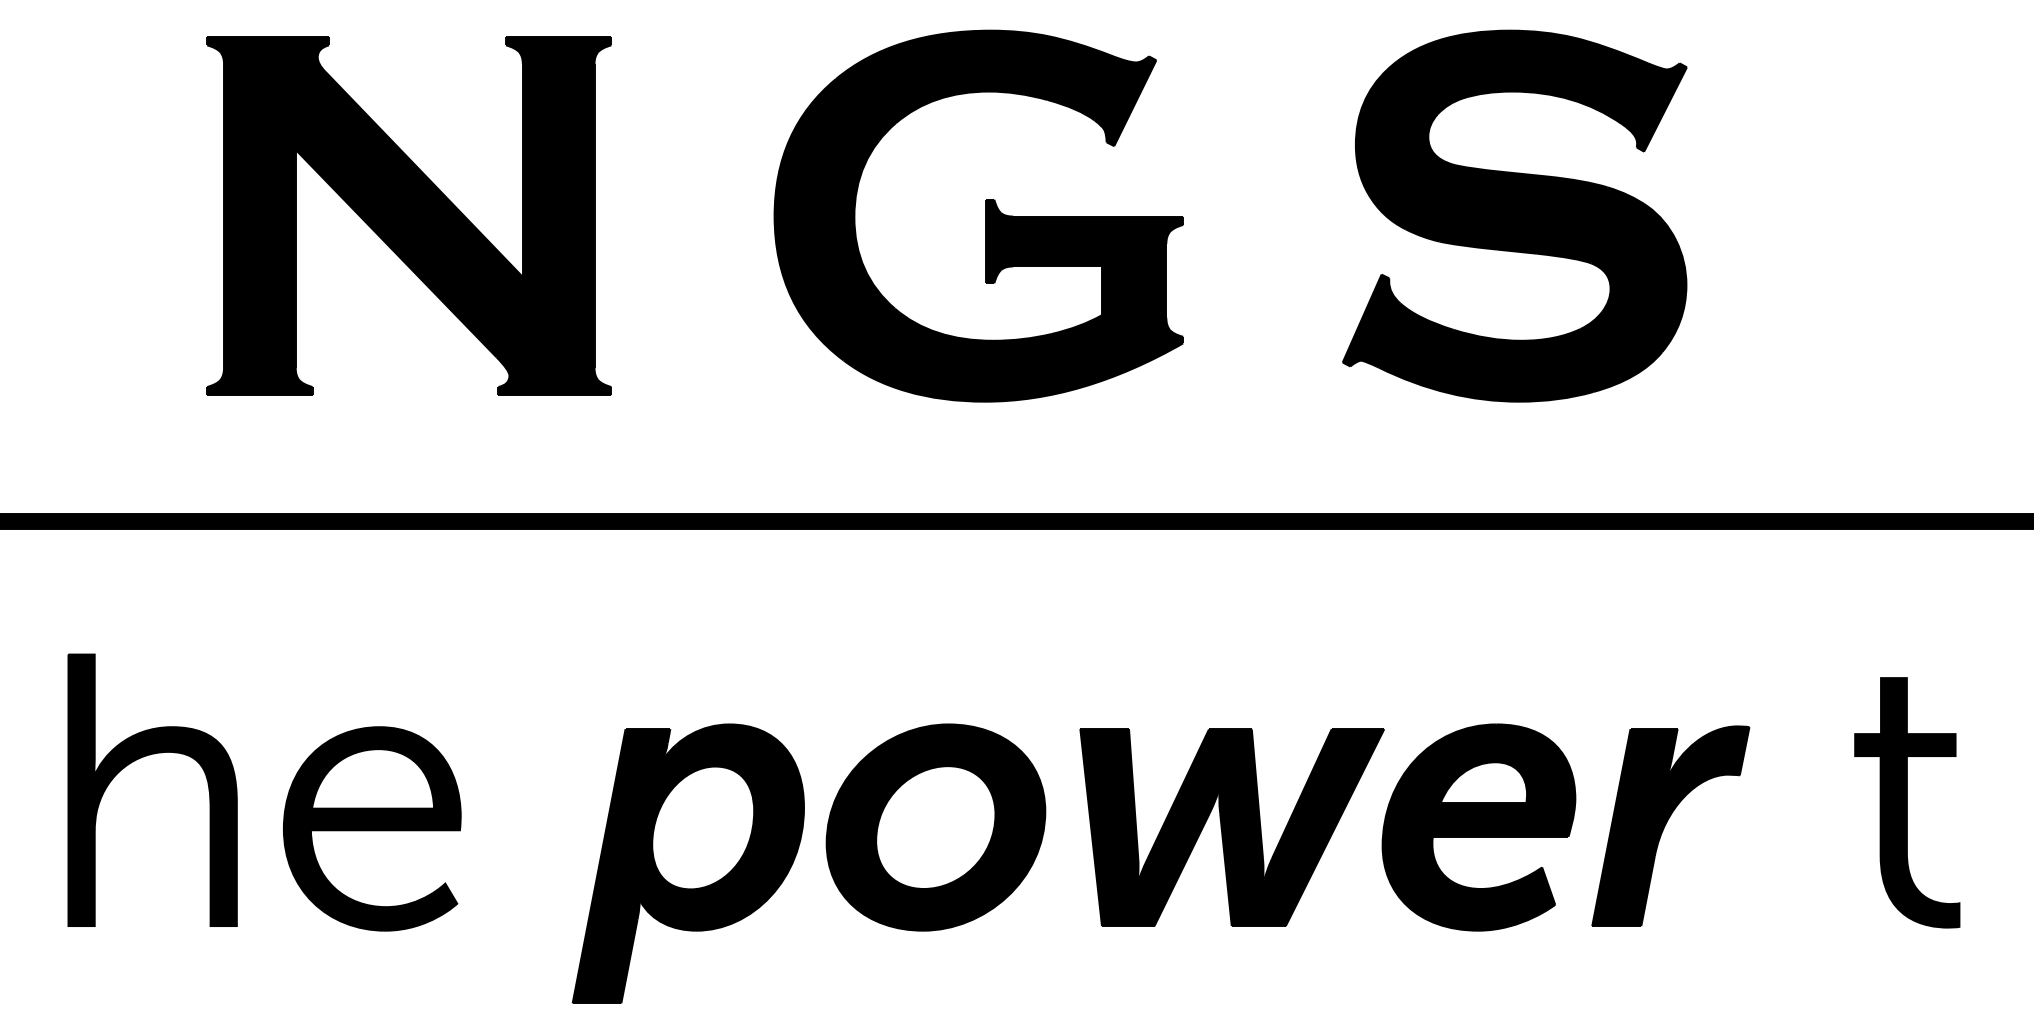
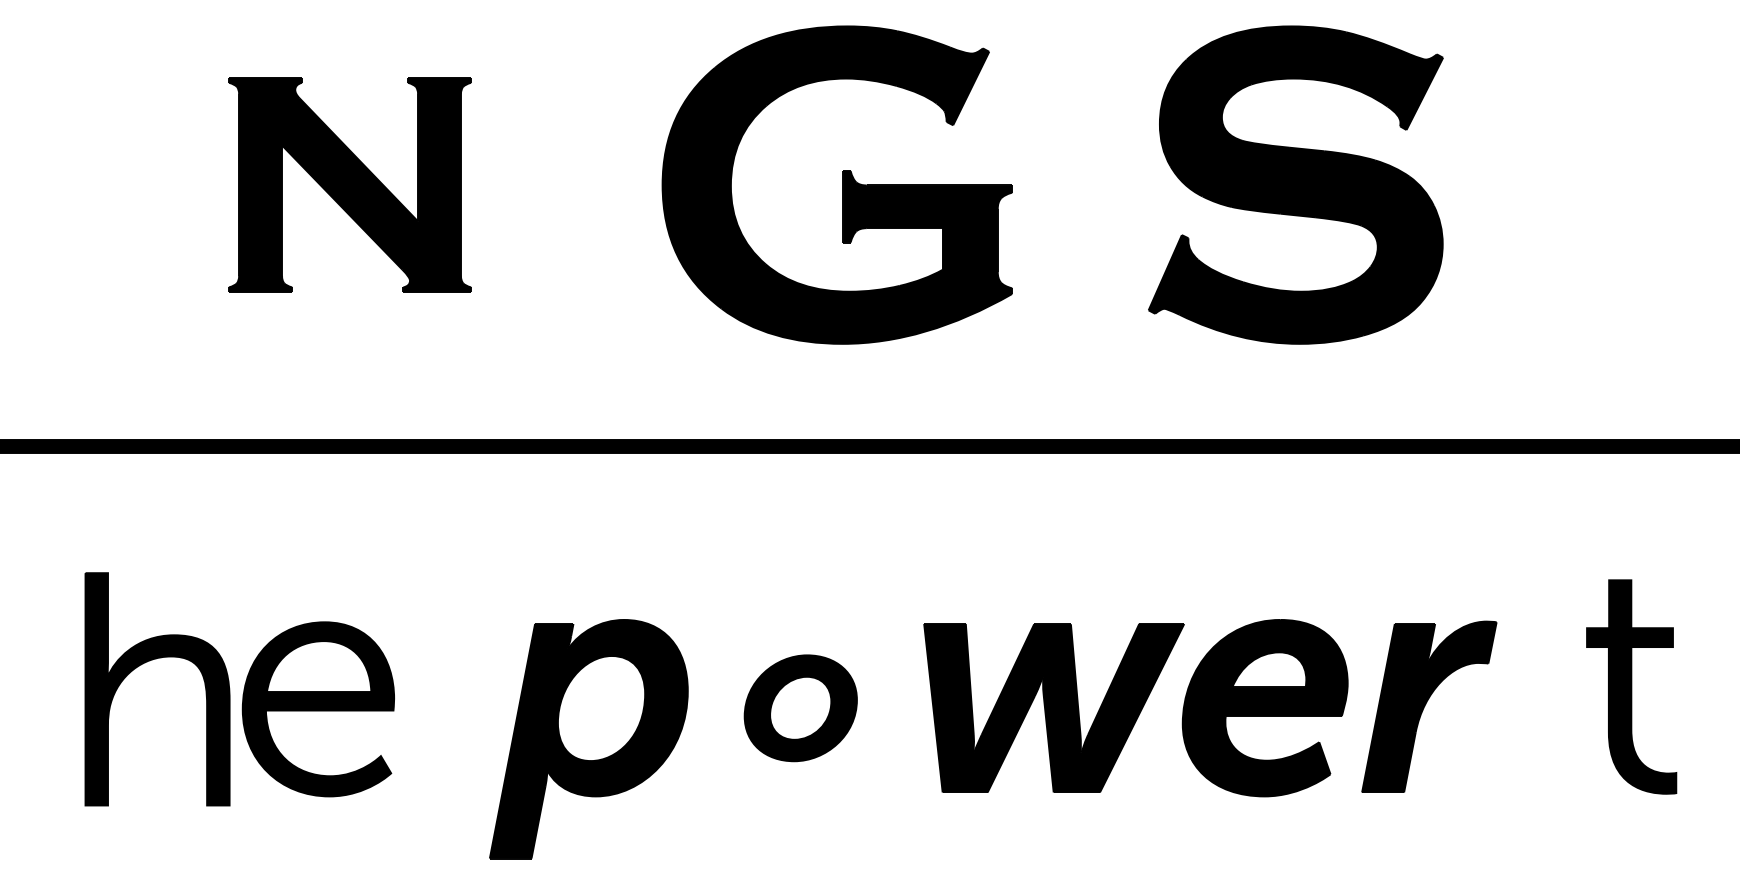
part: (408, 215) -> (349, 184), size x0.7
part: (138, 760) -> (145, 663), moved
part: (935, 827) -> (800, 708), size x0.6

